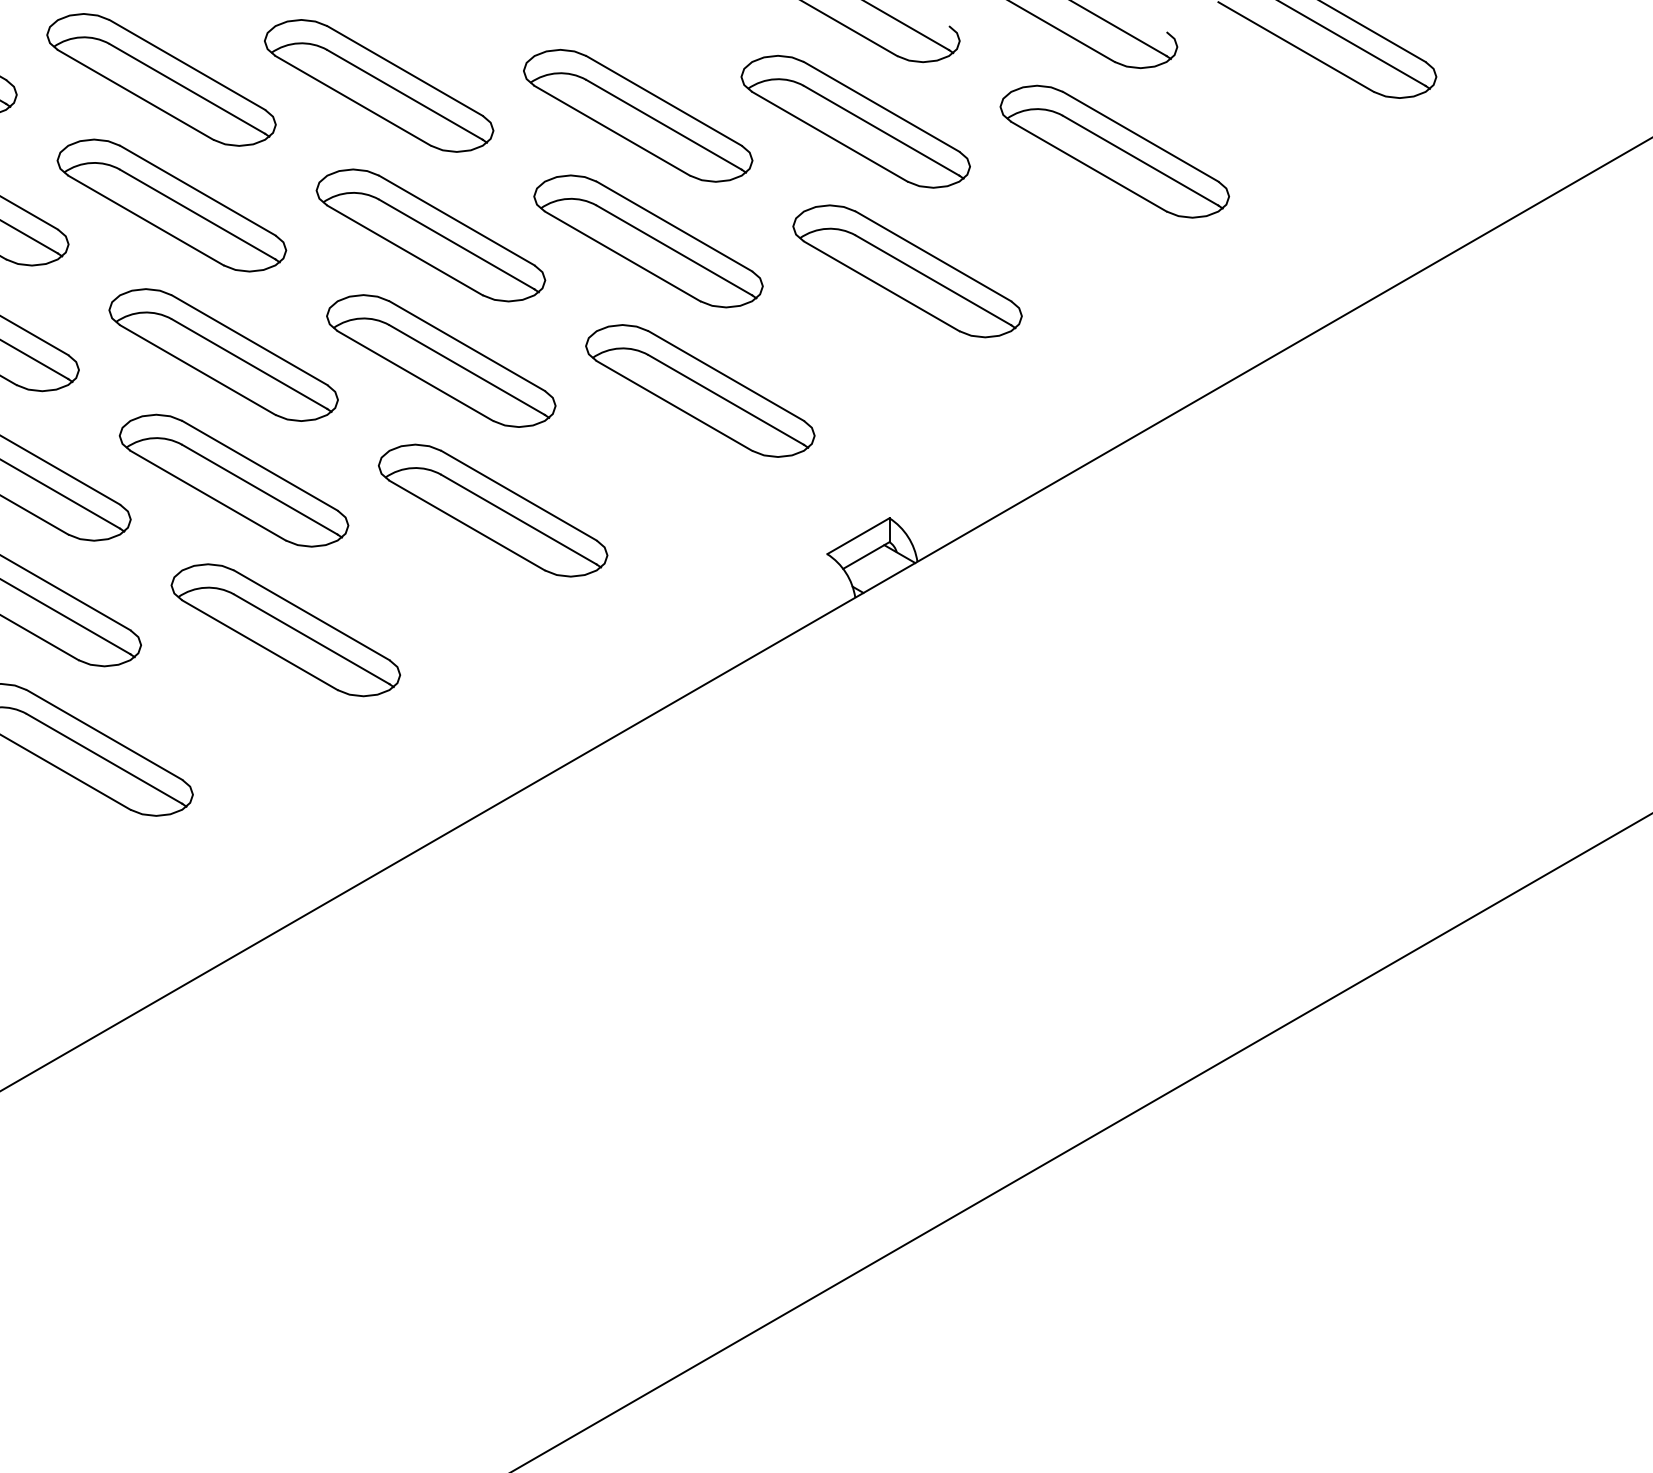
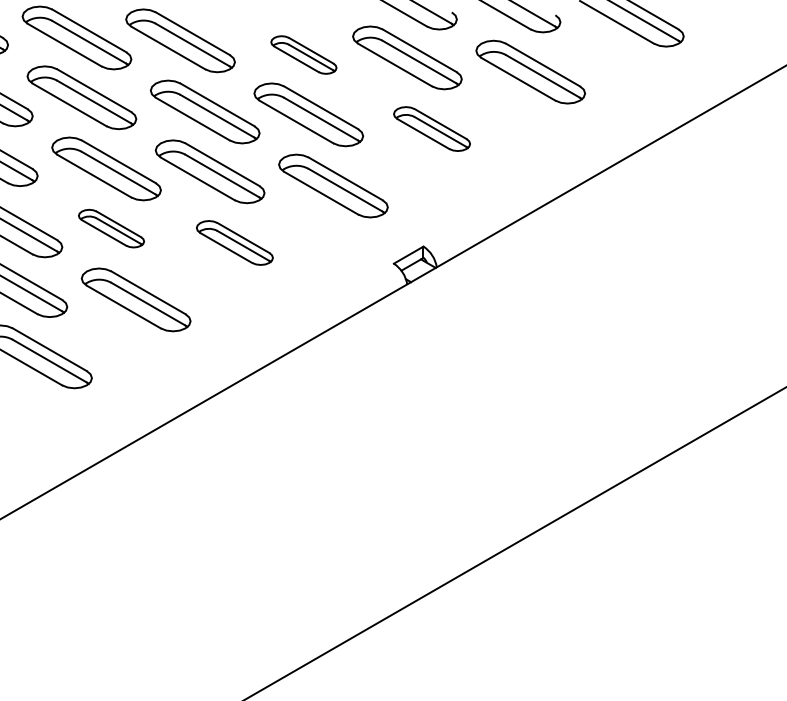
part: (637, 114) -> (303, 54), size x0.6
part: (906, 270) -> (431, 128), size x0.7
part: (234, 480) -> (111, 228), size x0.6
part: (492, 509) -> (234, 242), size x0.7

